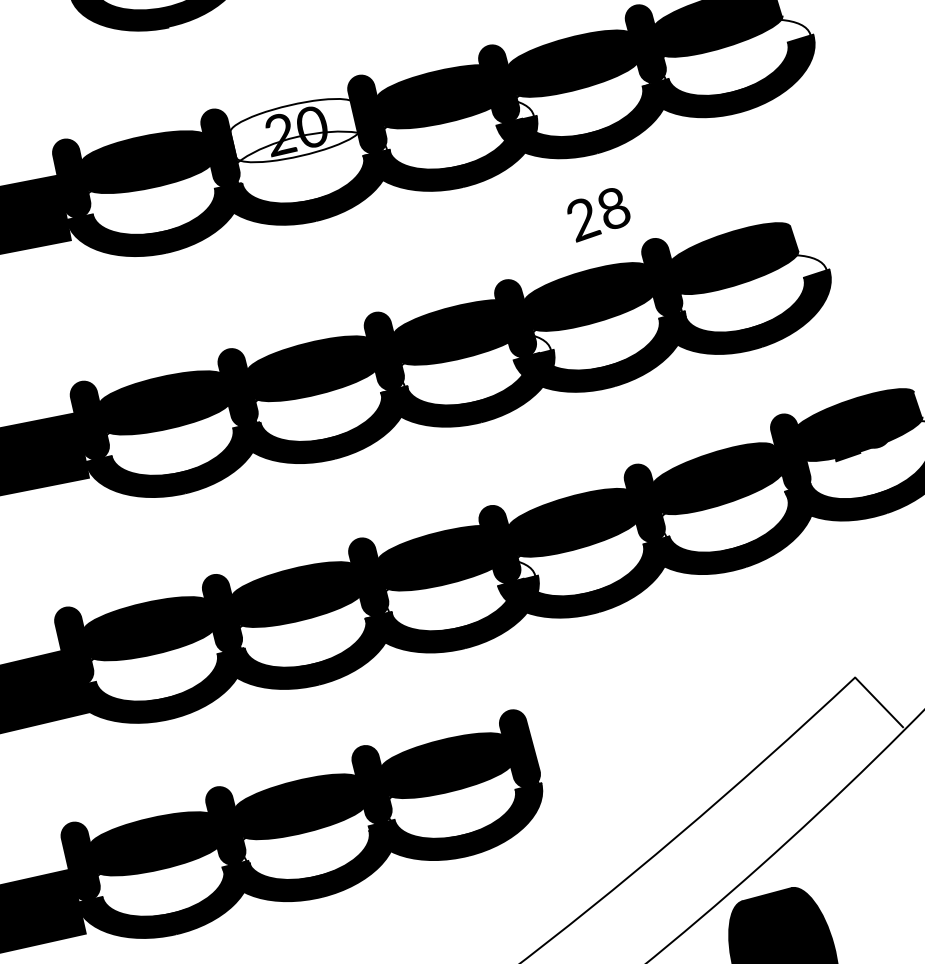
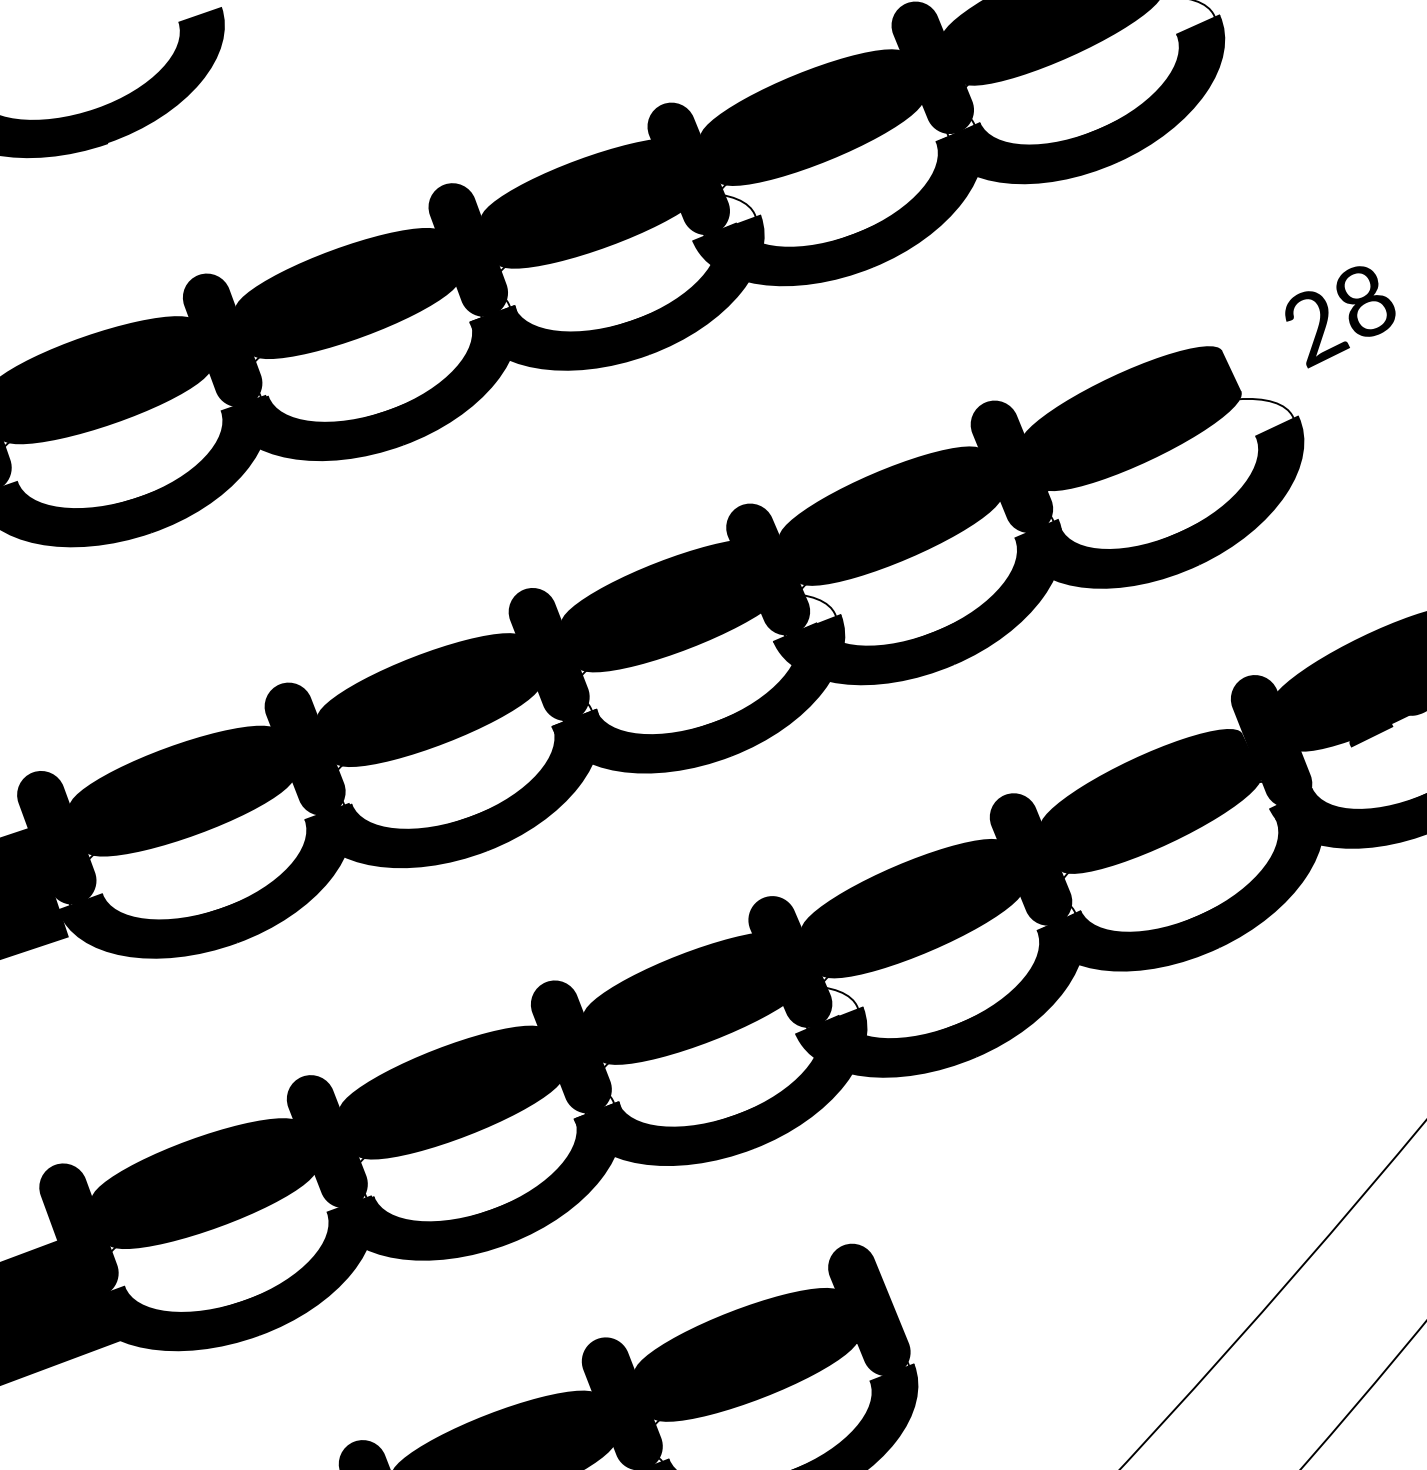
fill: (295, 130) -> (347, 293), added
text: (598, 215) -> (1340, 316), moved

